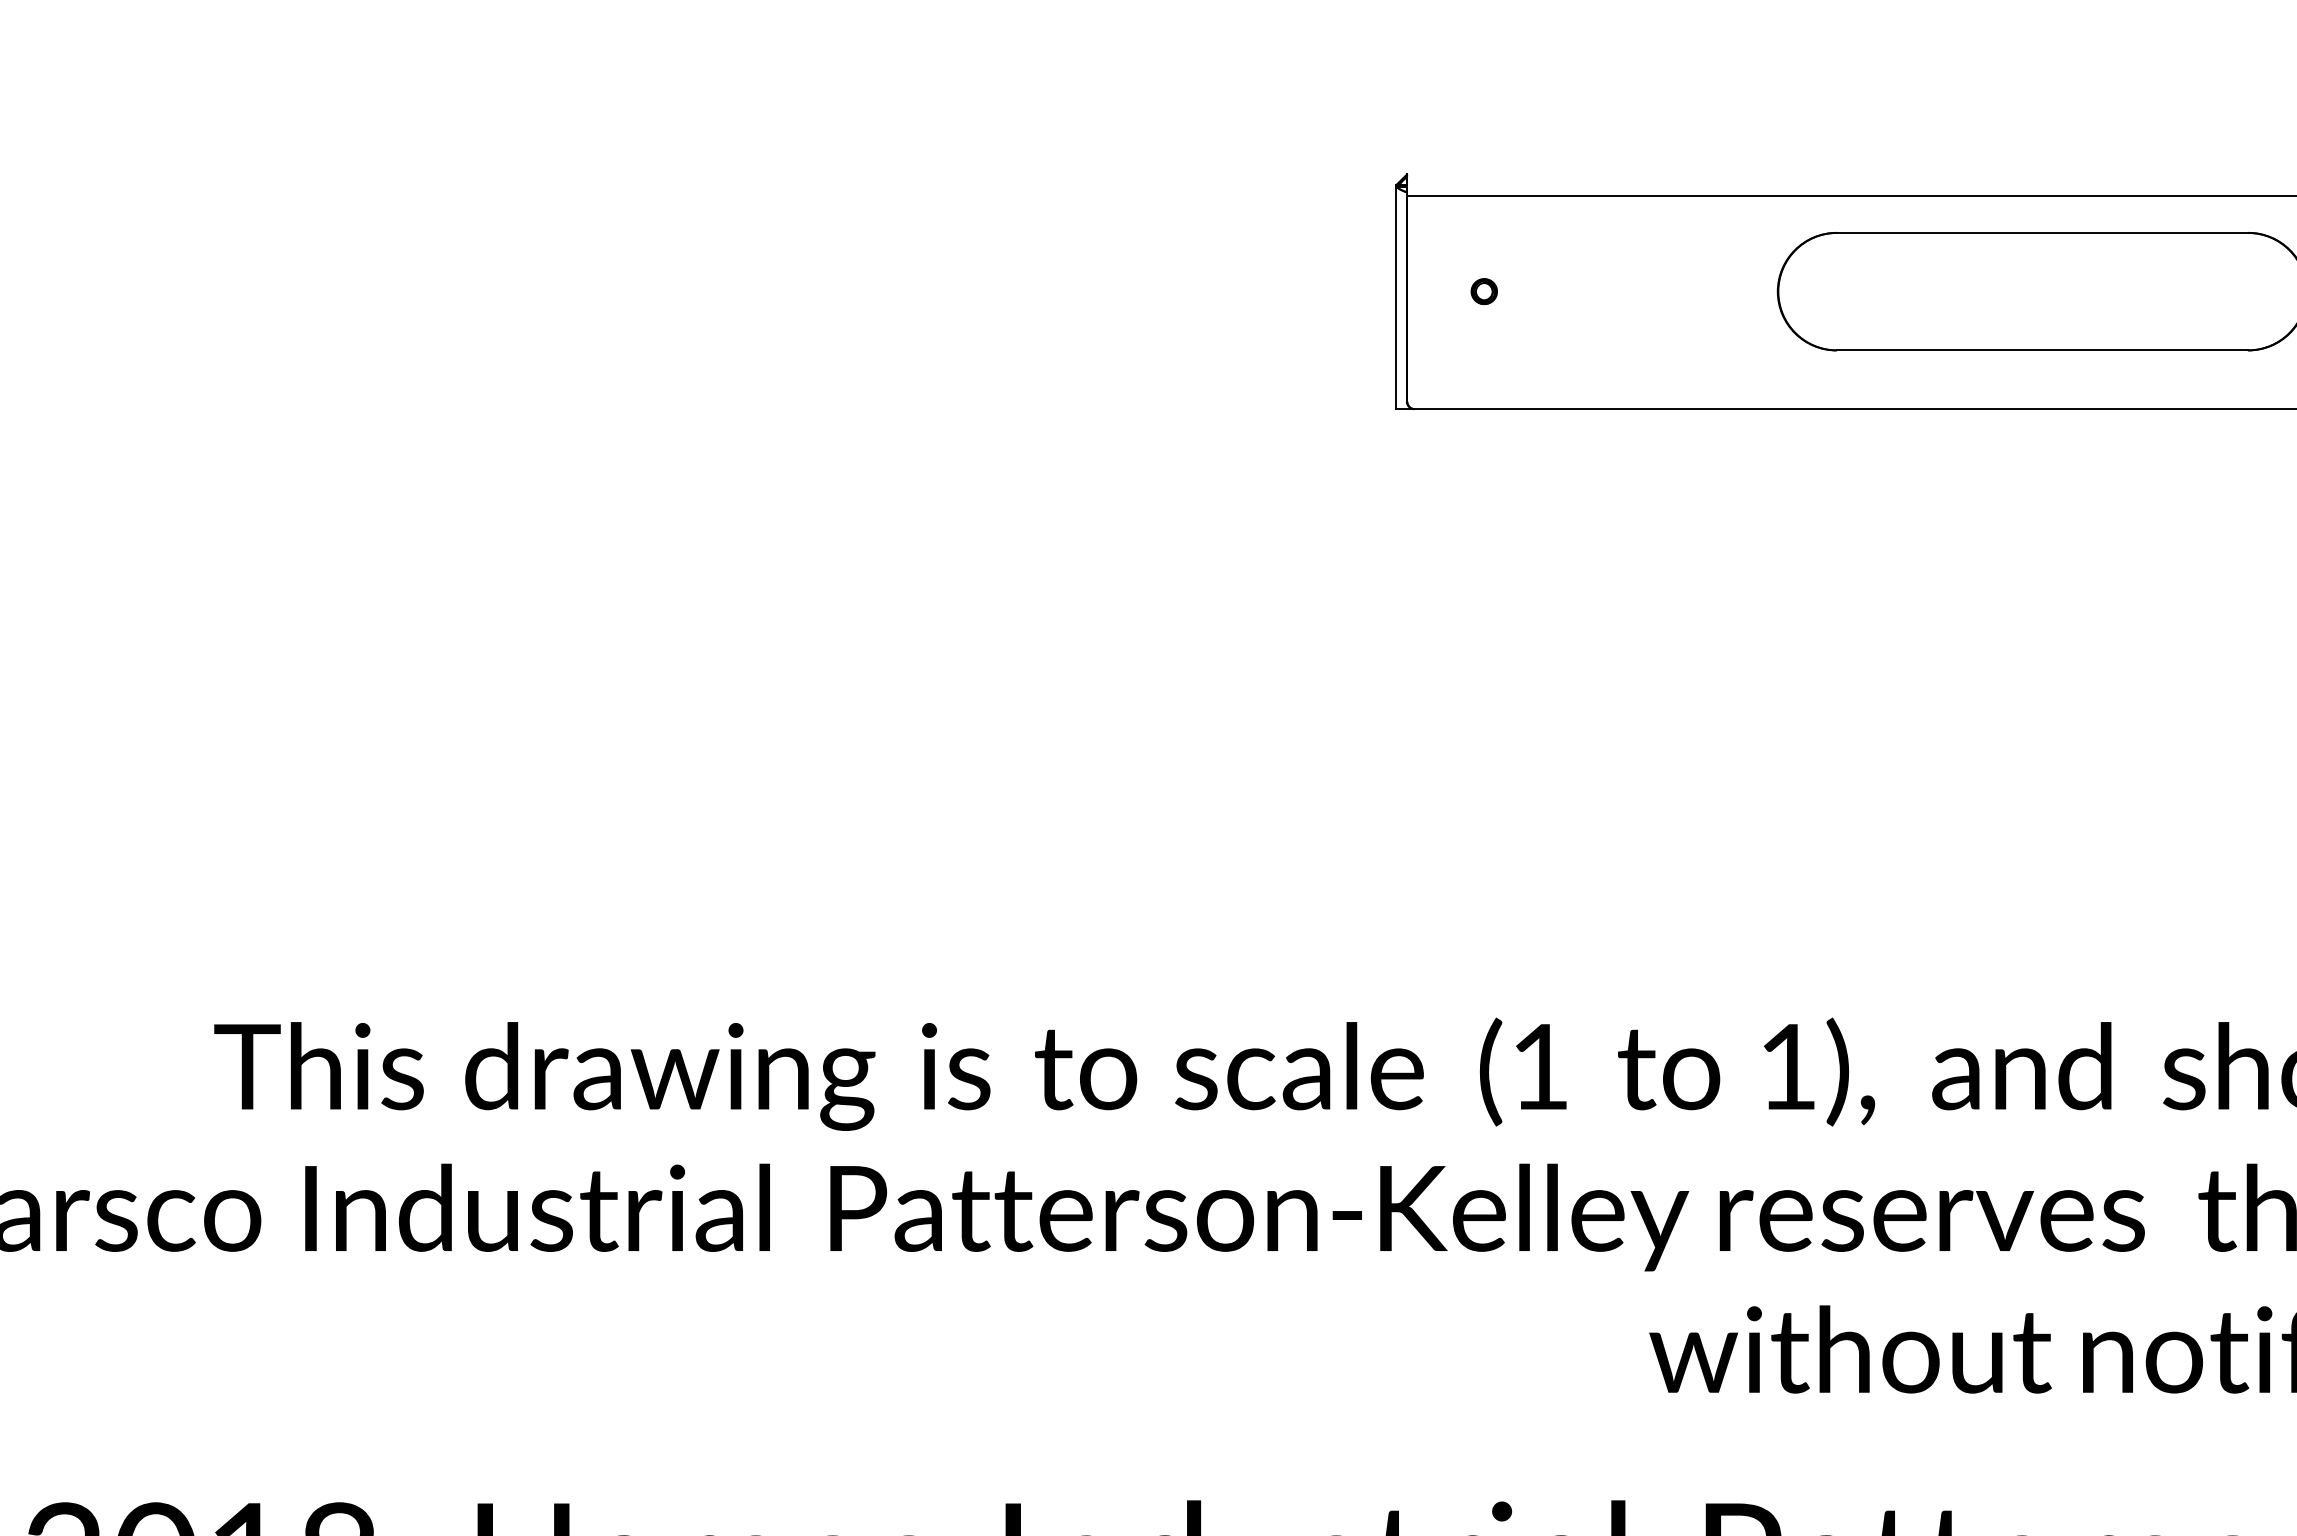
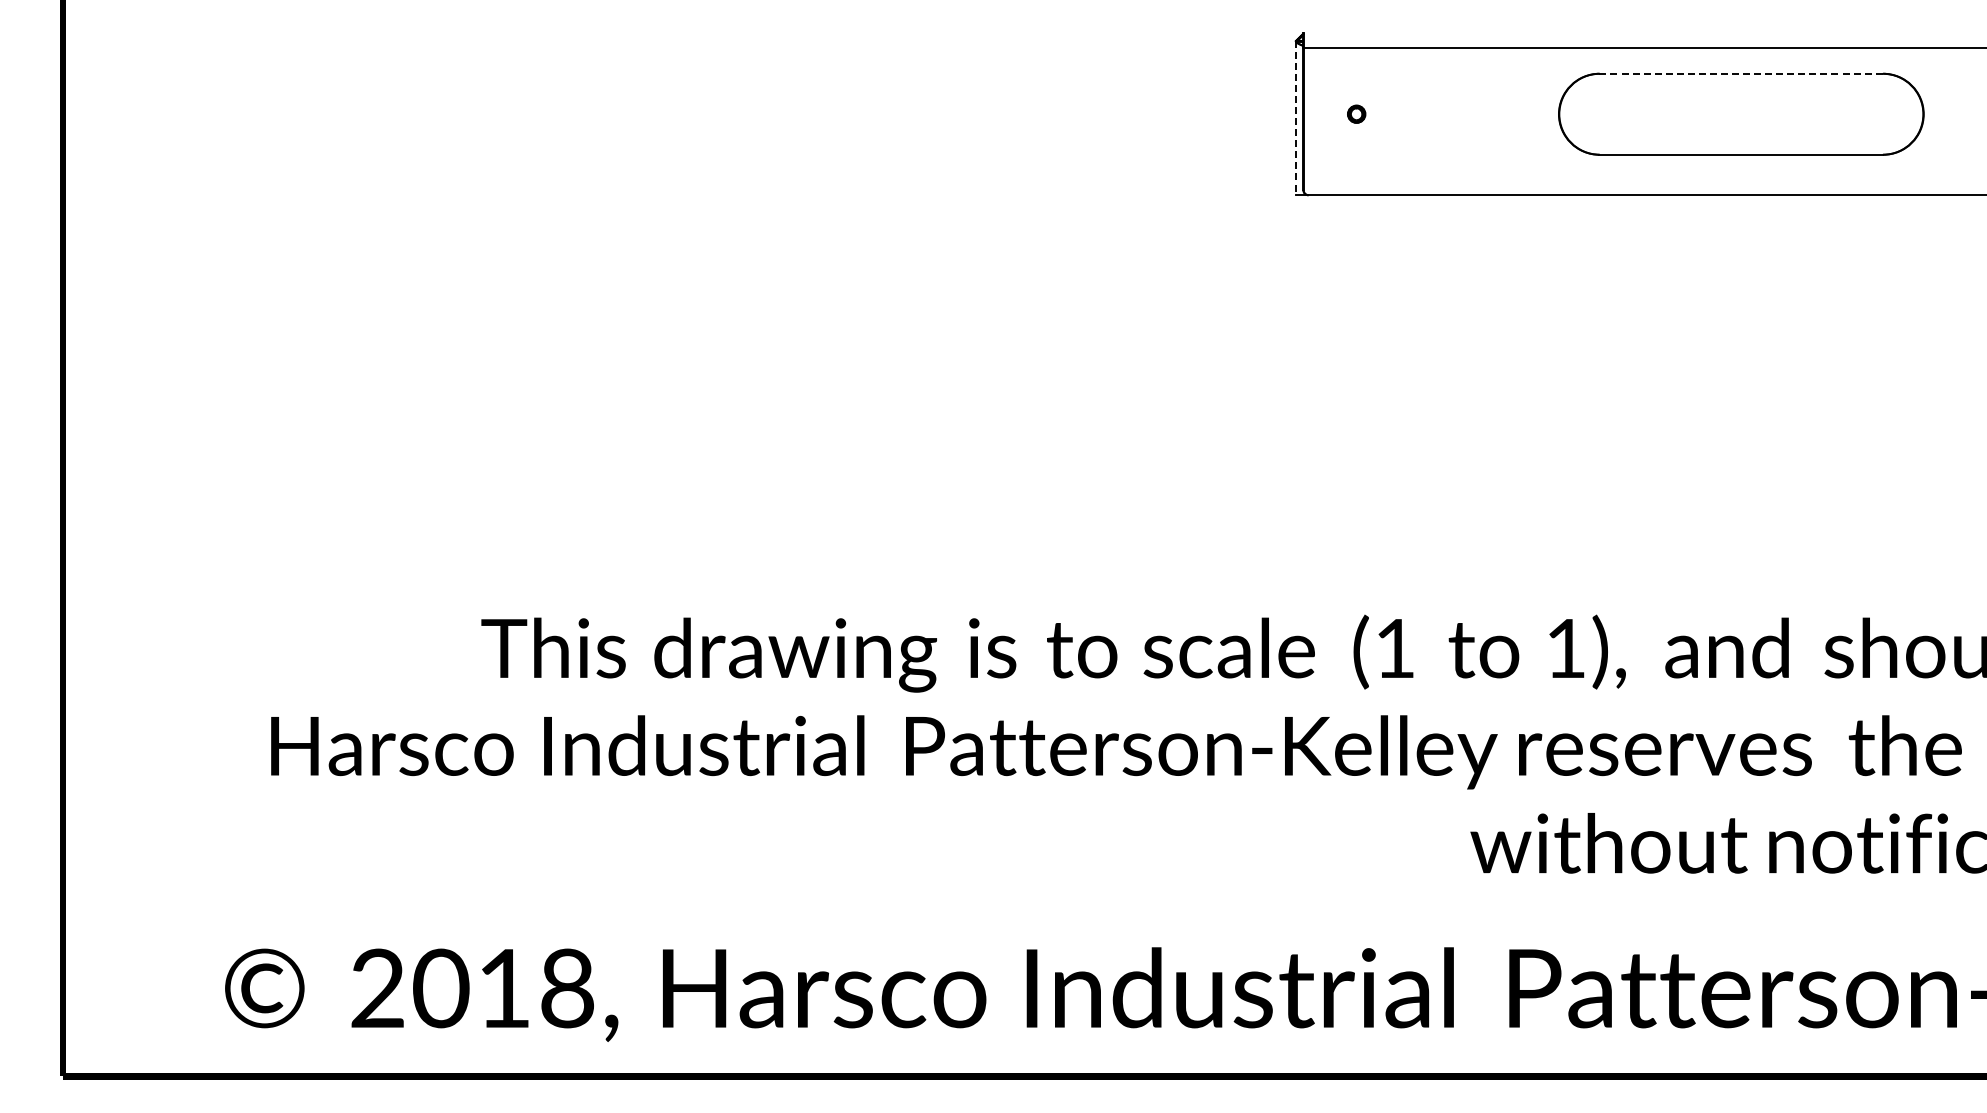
line: (2042, 232) -> (1741, 73), solid -> dashed
line: (1395, 297) -> (1295, 118), solid -> dashed

